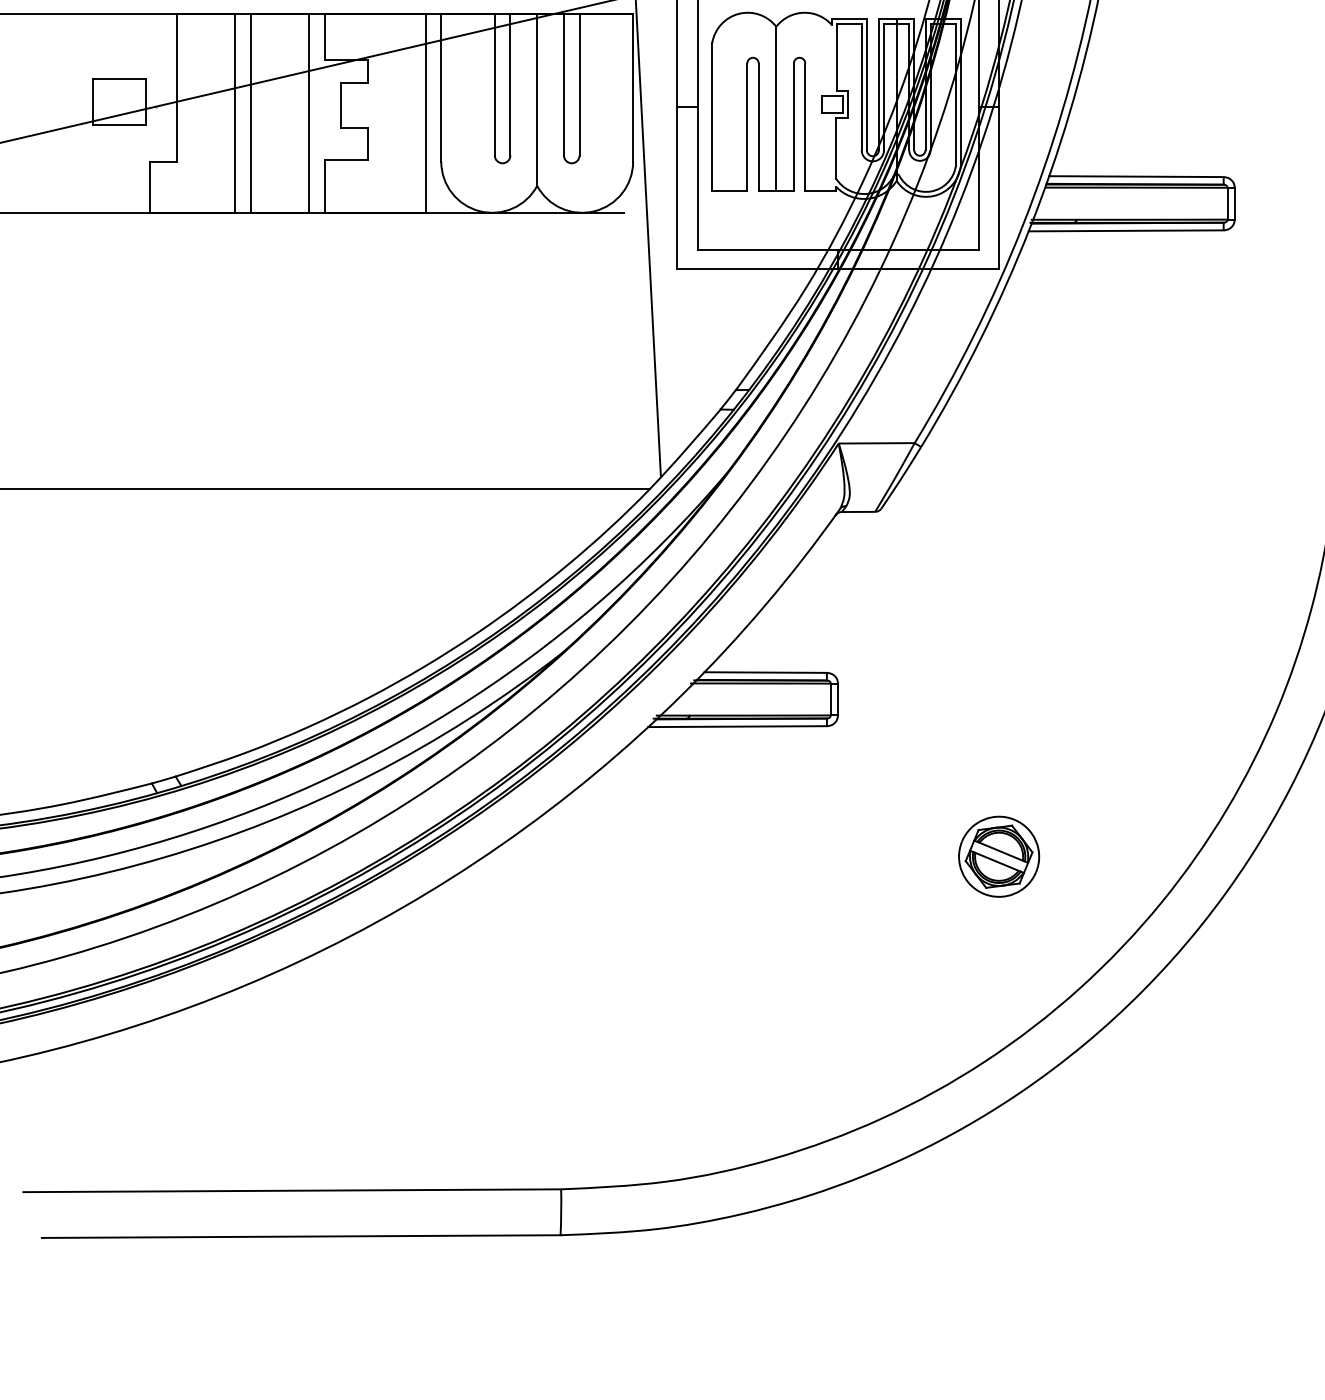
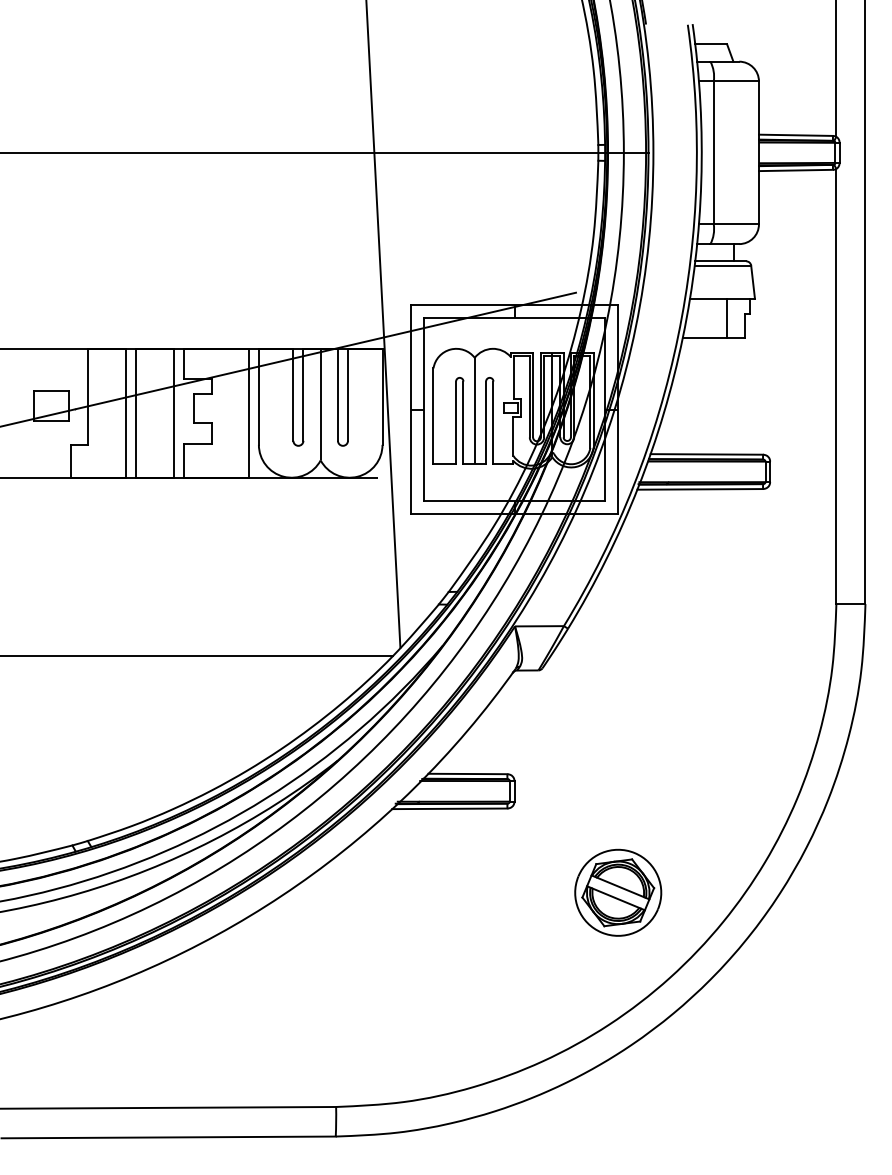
part: (999, 856) -> (618, 892), size x1.67

